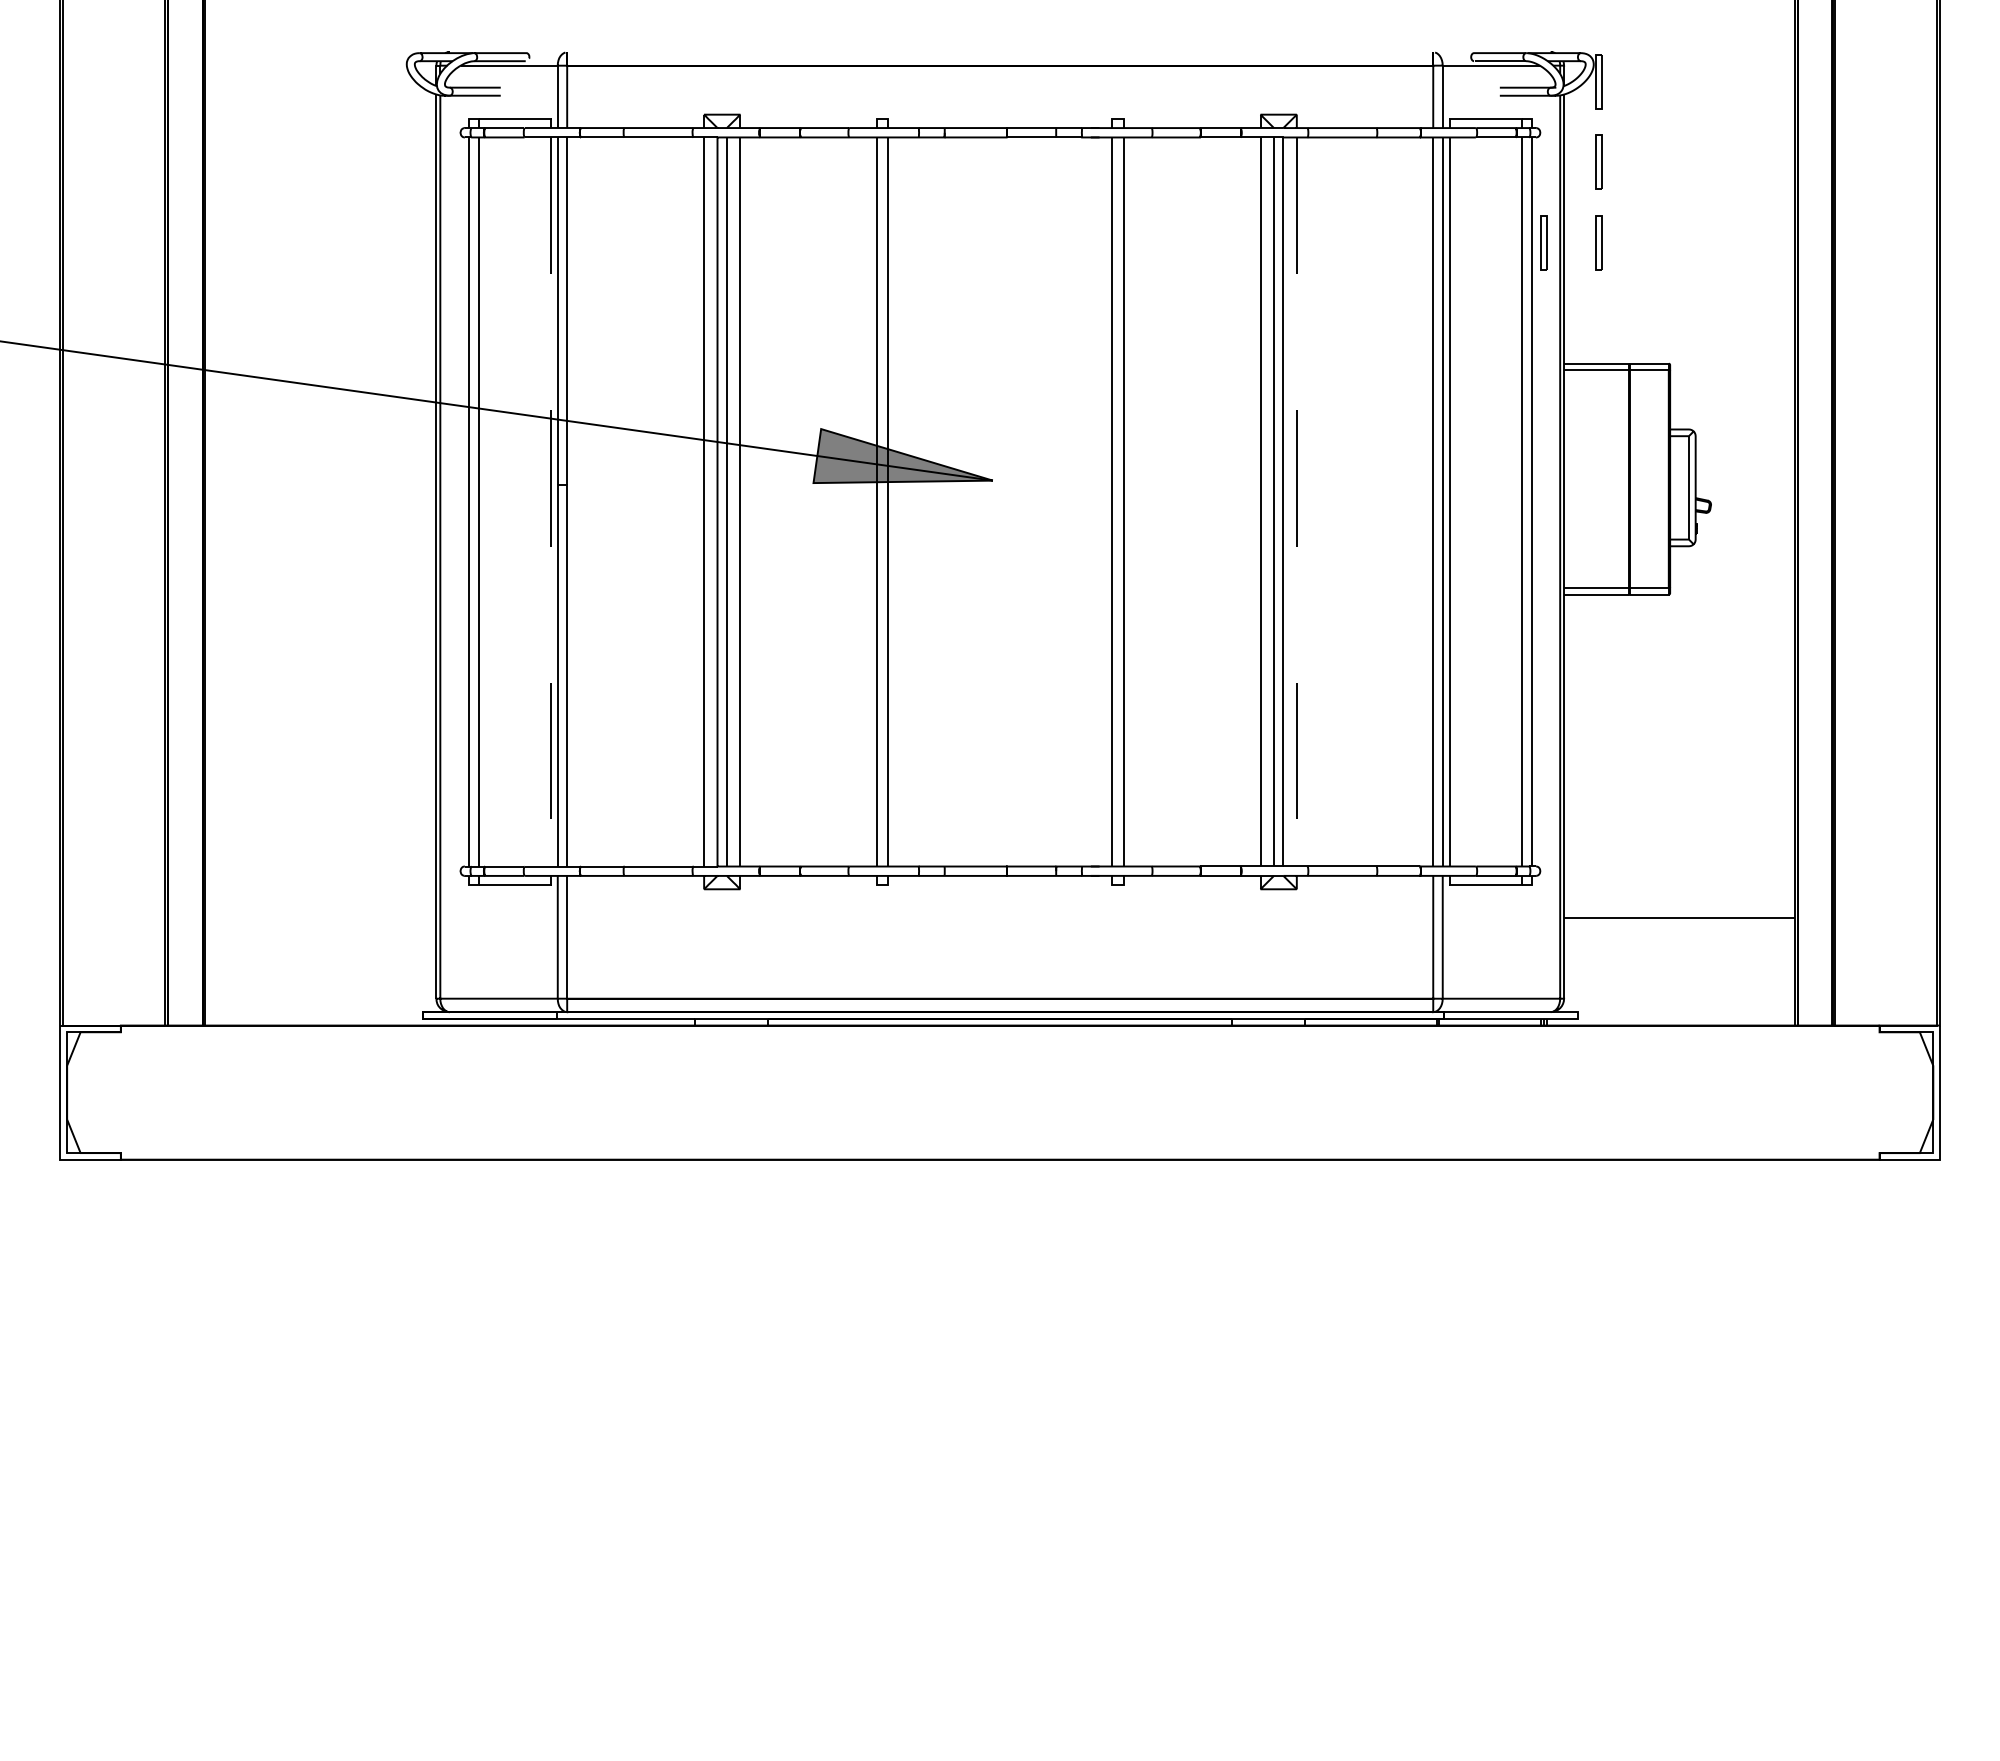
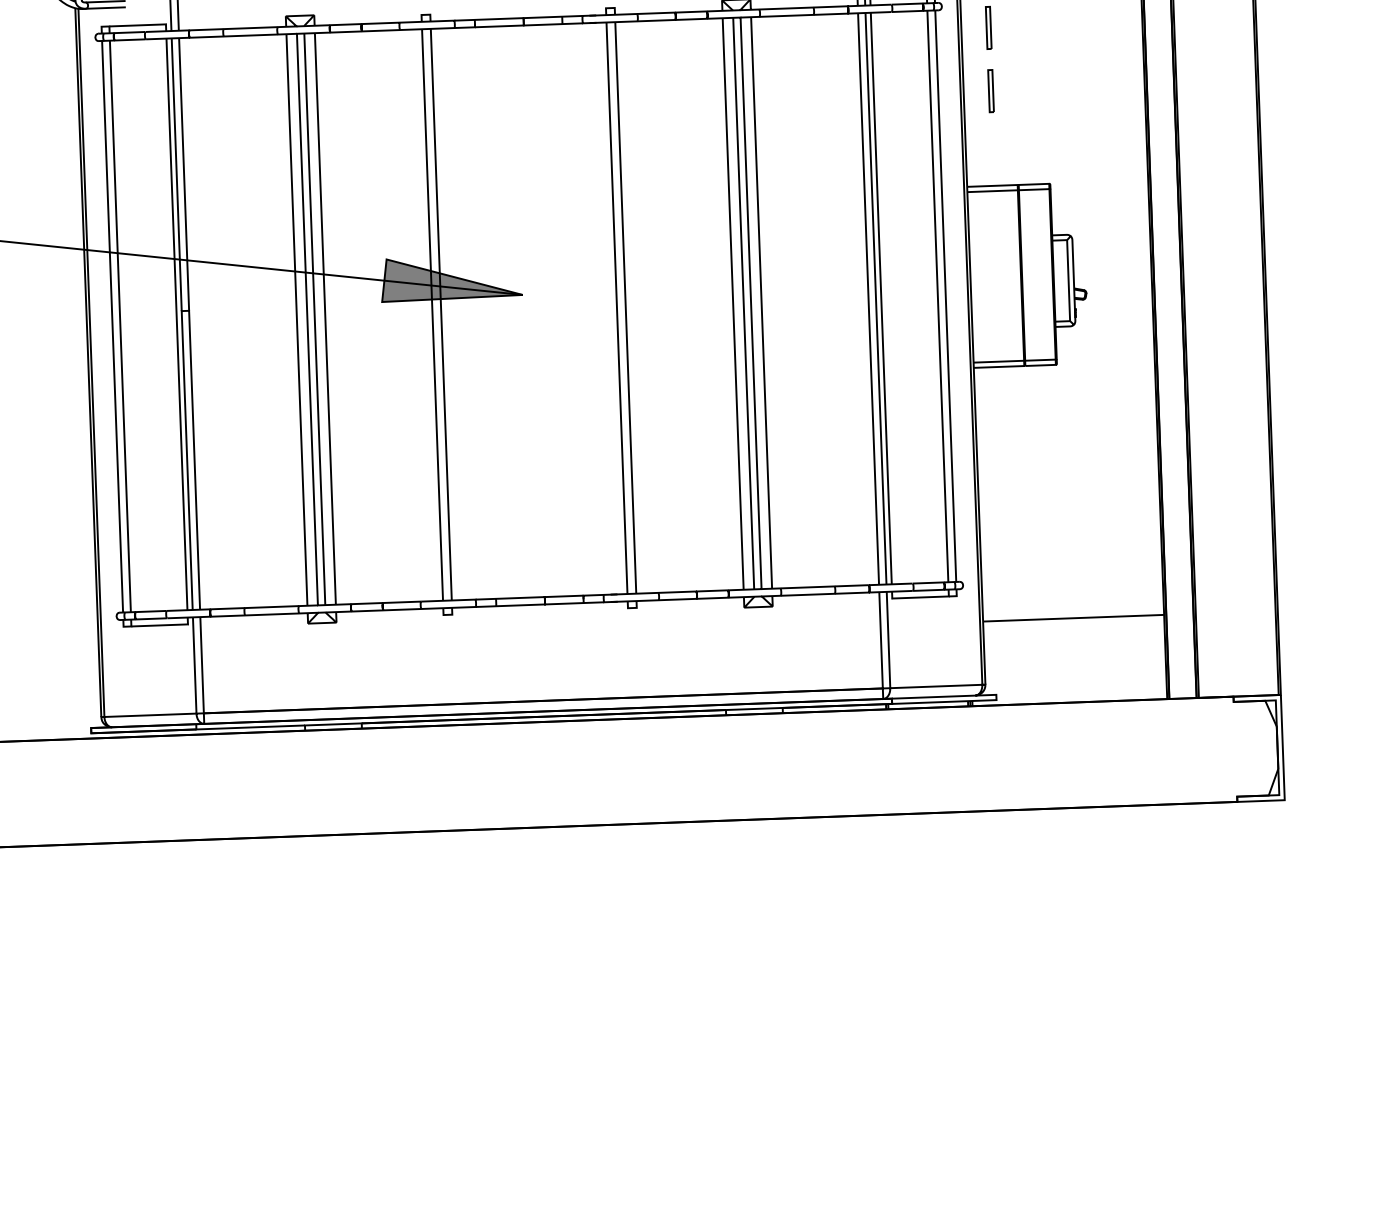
part: (1543, 242) -> (947, 92), removed
line: (551, 501) -> (177, 324), dashed -> solid
line: (1296, 501) -> (761, 302), dashed -> solid

